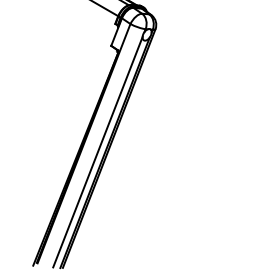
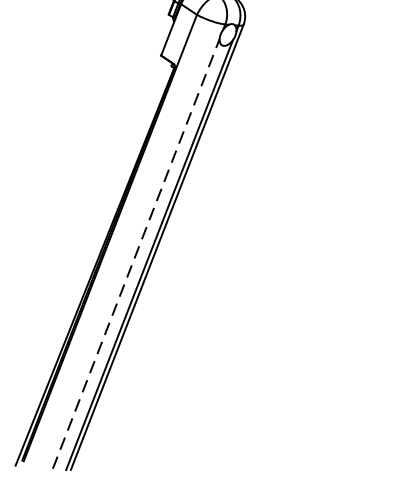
line: (97, 152) -> (135, 254), solid -> dashed

